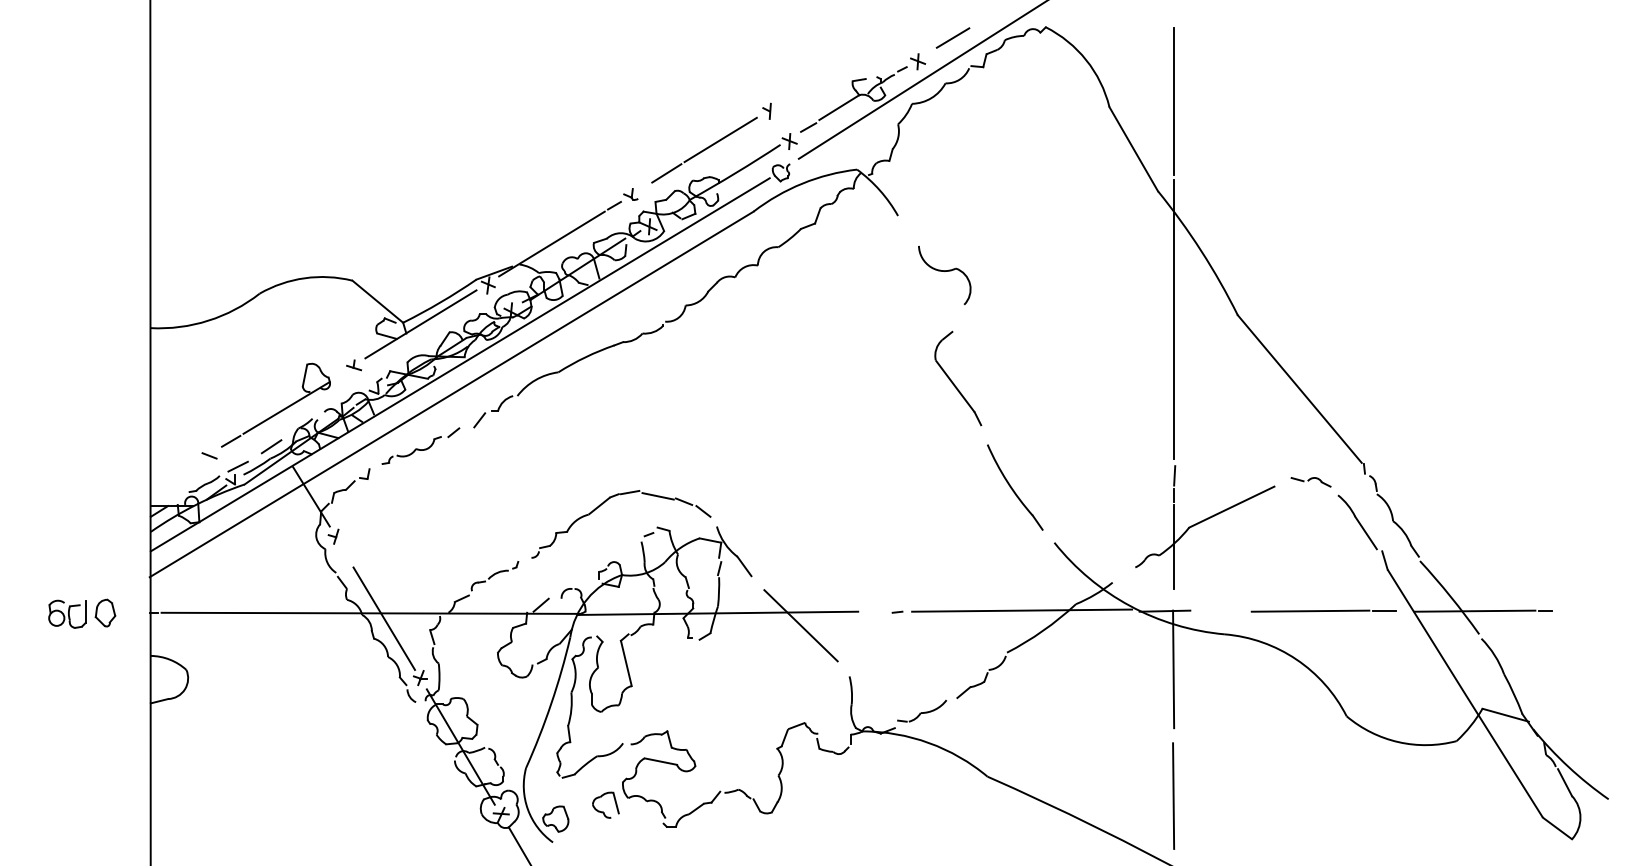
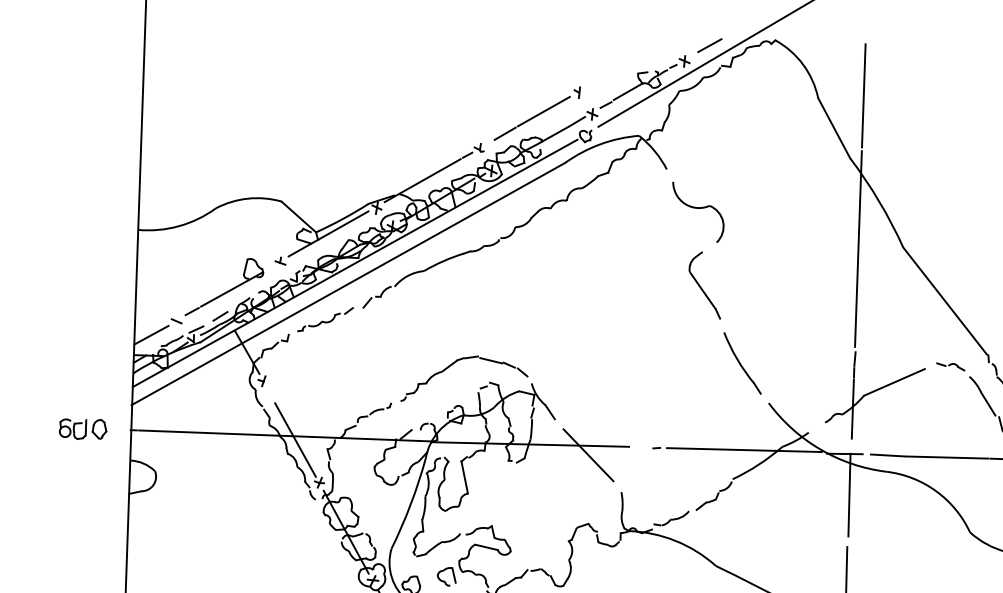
part: (944, 275) -> (698, 212), size x1.43
line: (174, 476) -> (151, 334), added
line: (1225, 610) -> (887, 454), added

